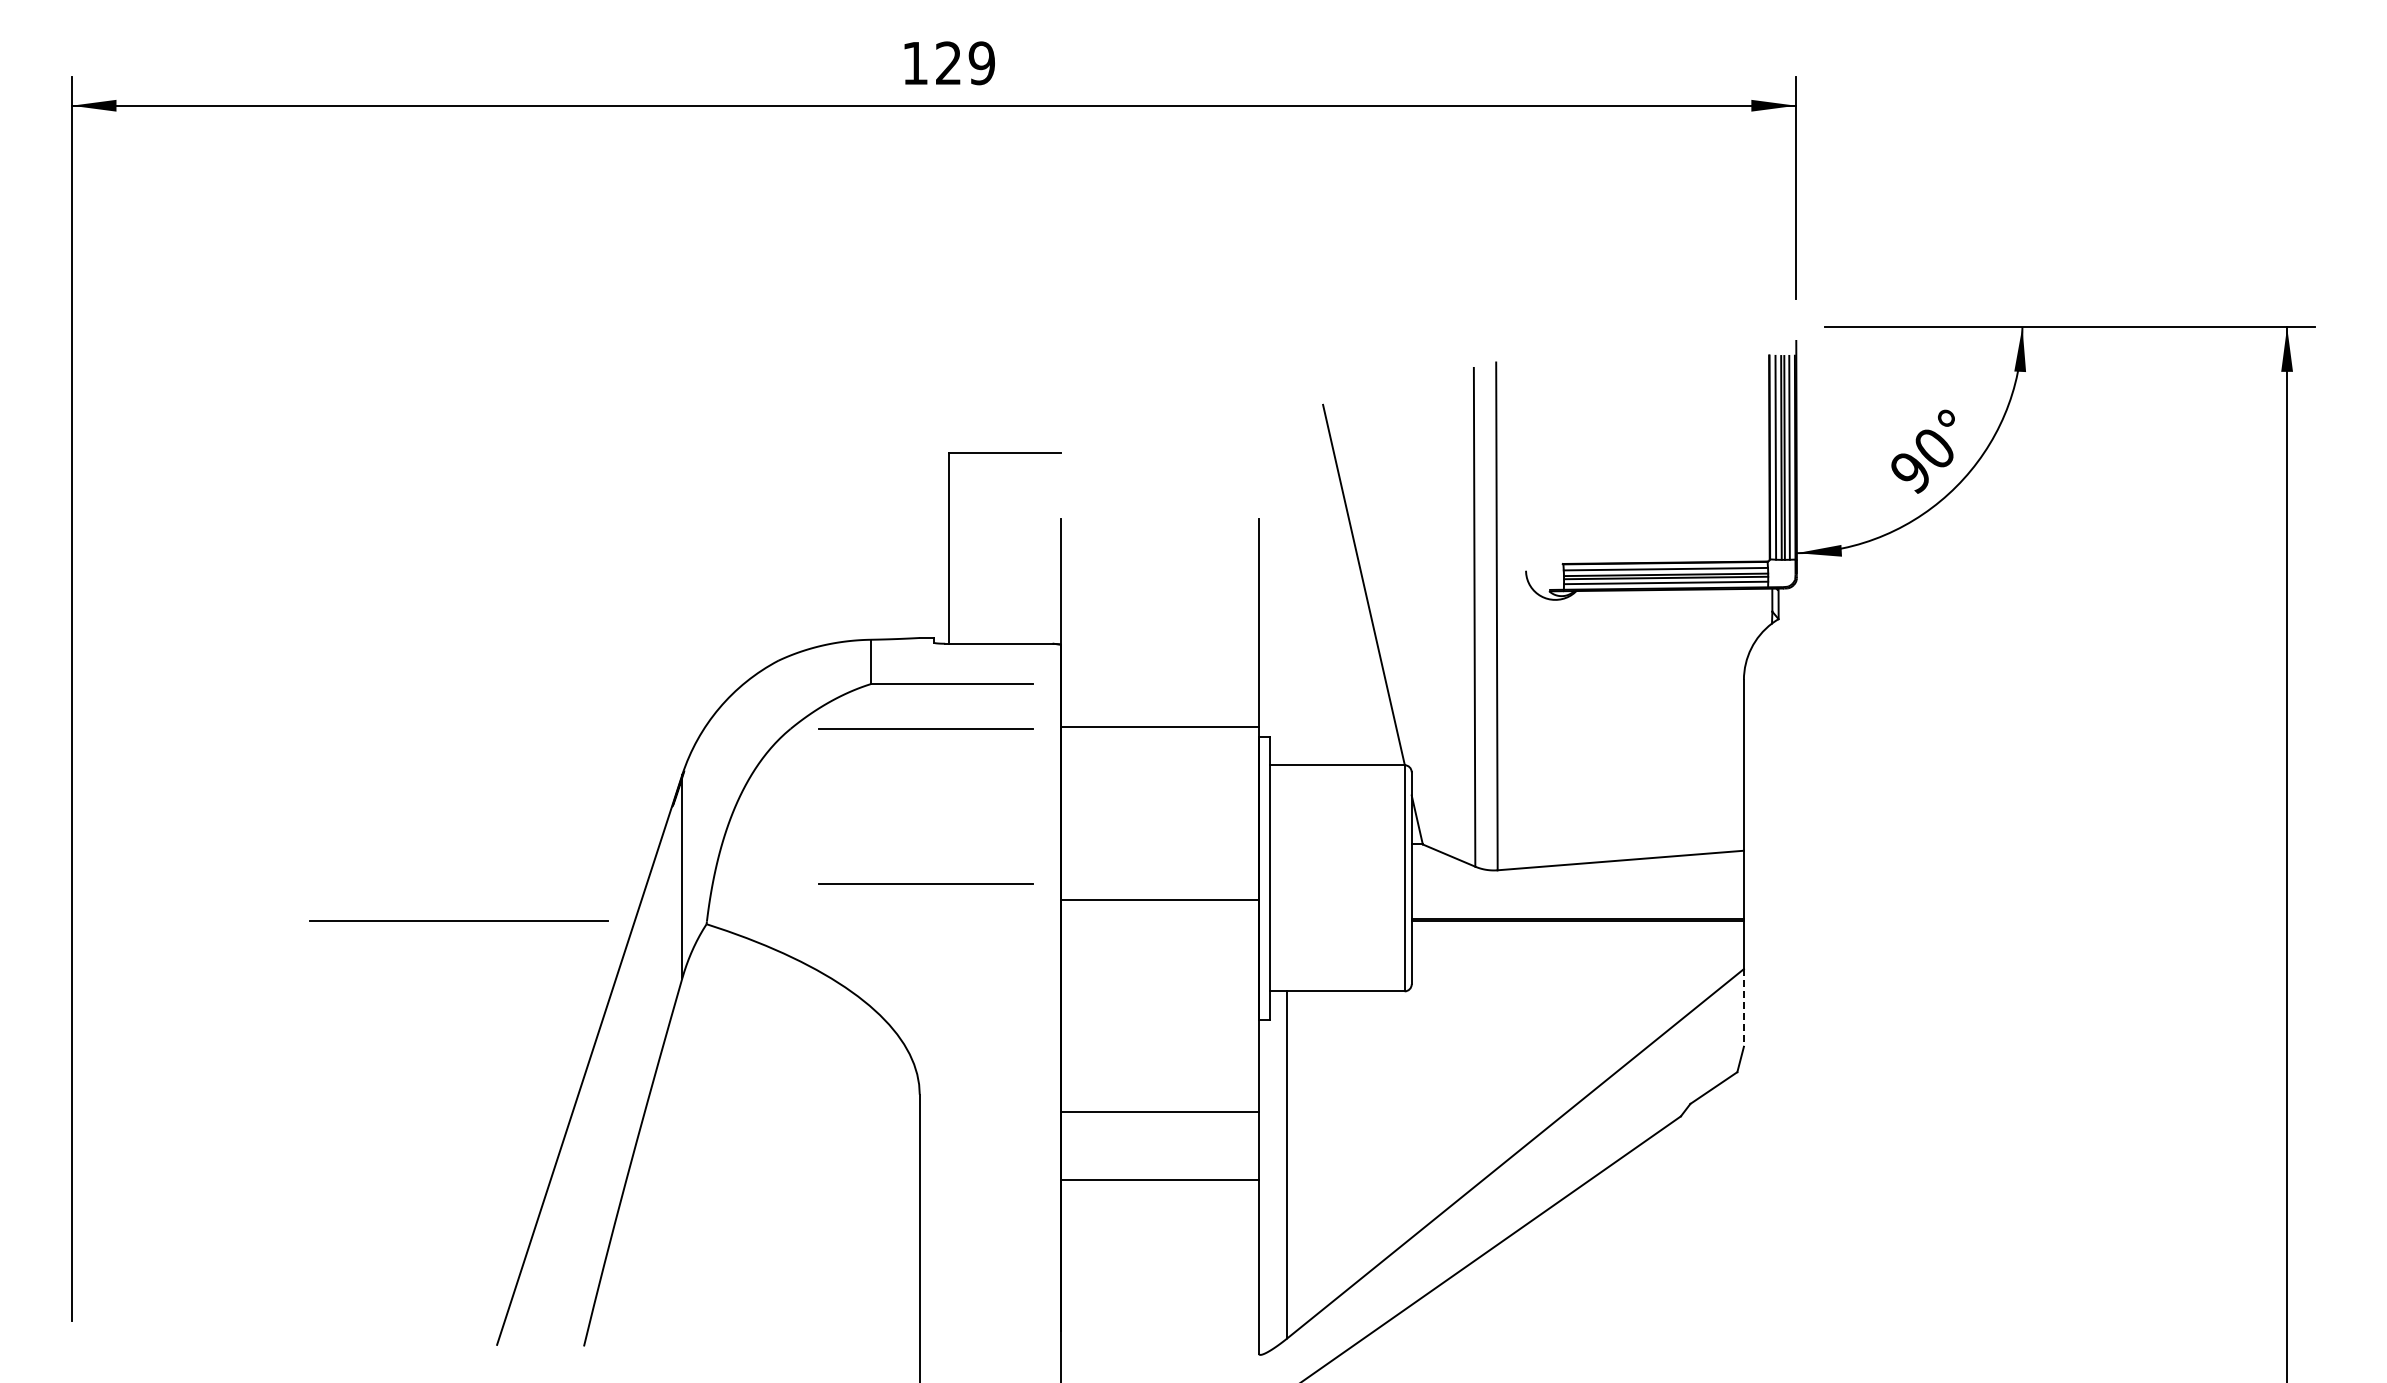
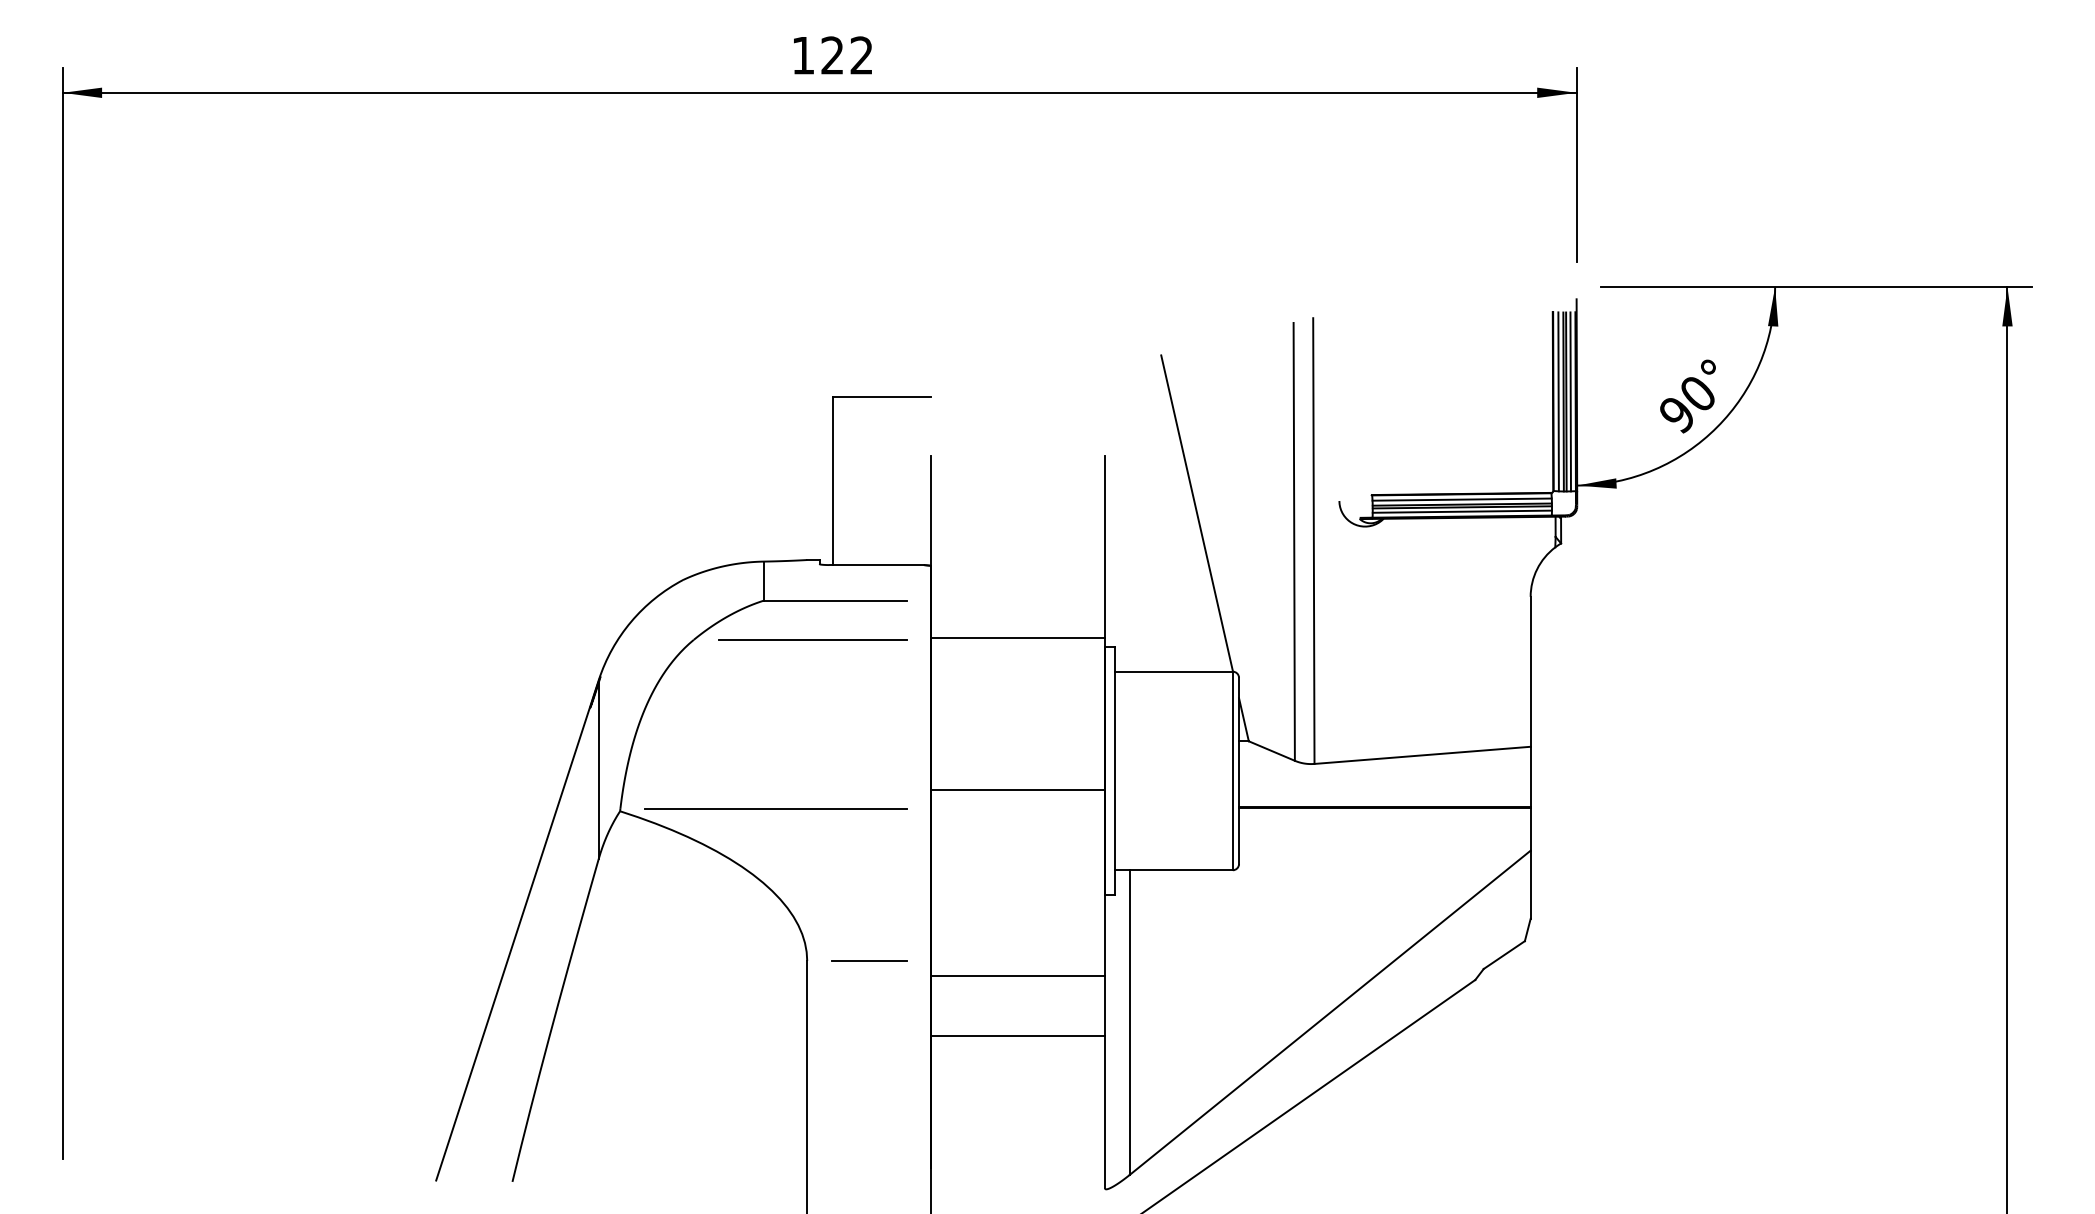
text: (981, 63) -> (861, 55), 129 -> 122
line: (925, 883) -> (812, 775), removed
line: (458, 920) -> (775, 808), moved
line: (1743, 1007) -> (1530, 884), dashed -> solid
line: (990, 1094) -> (869, 960), added

